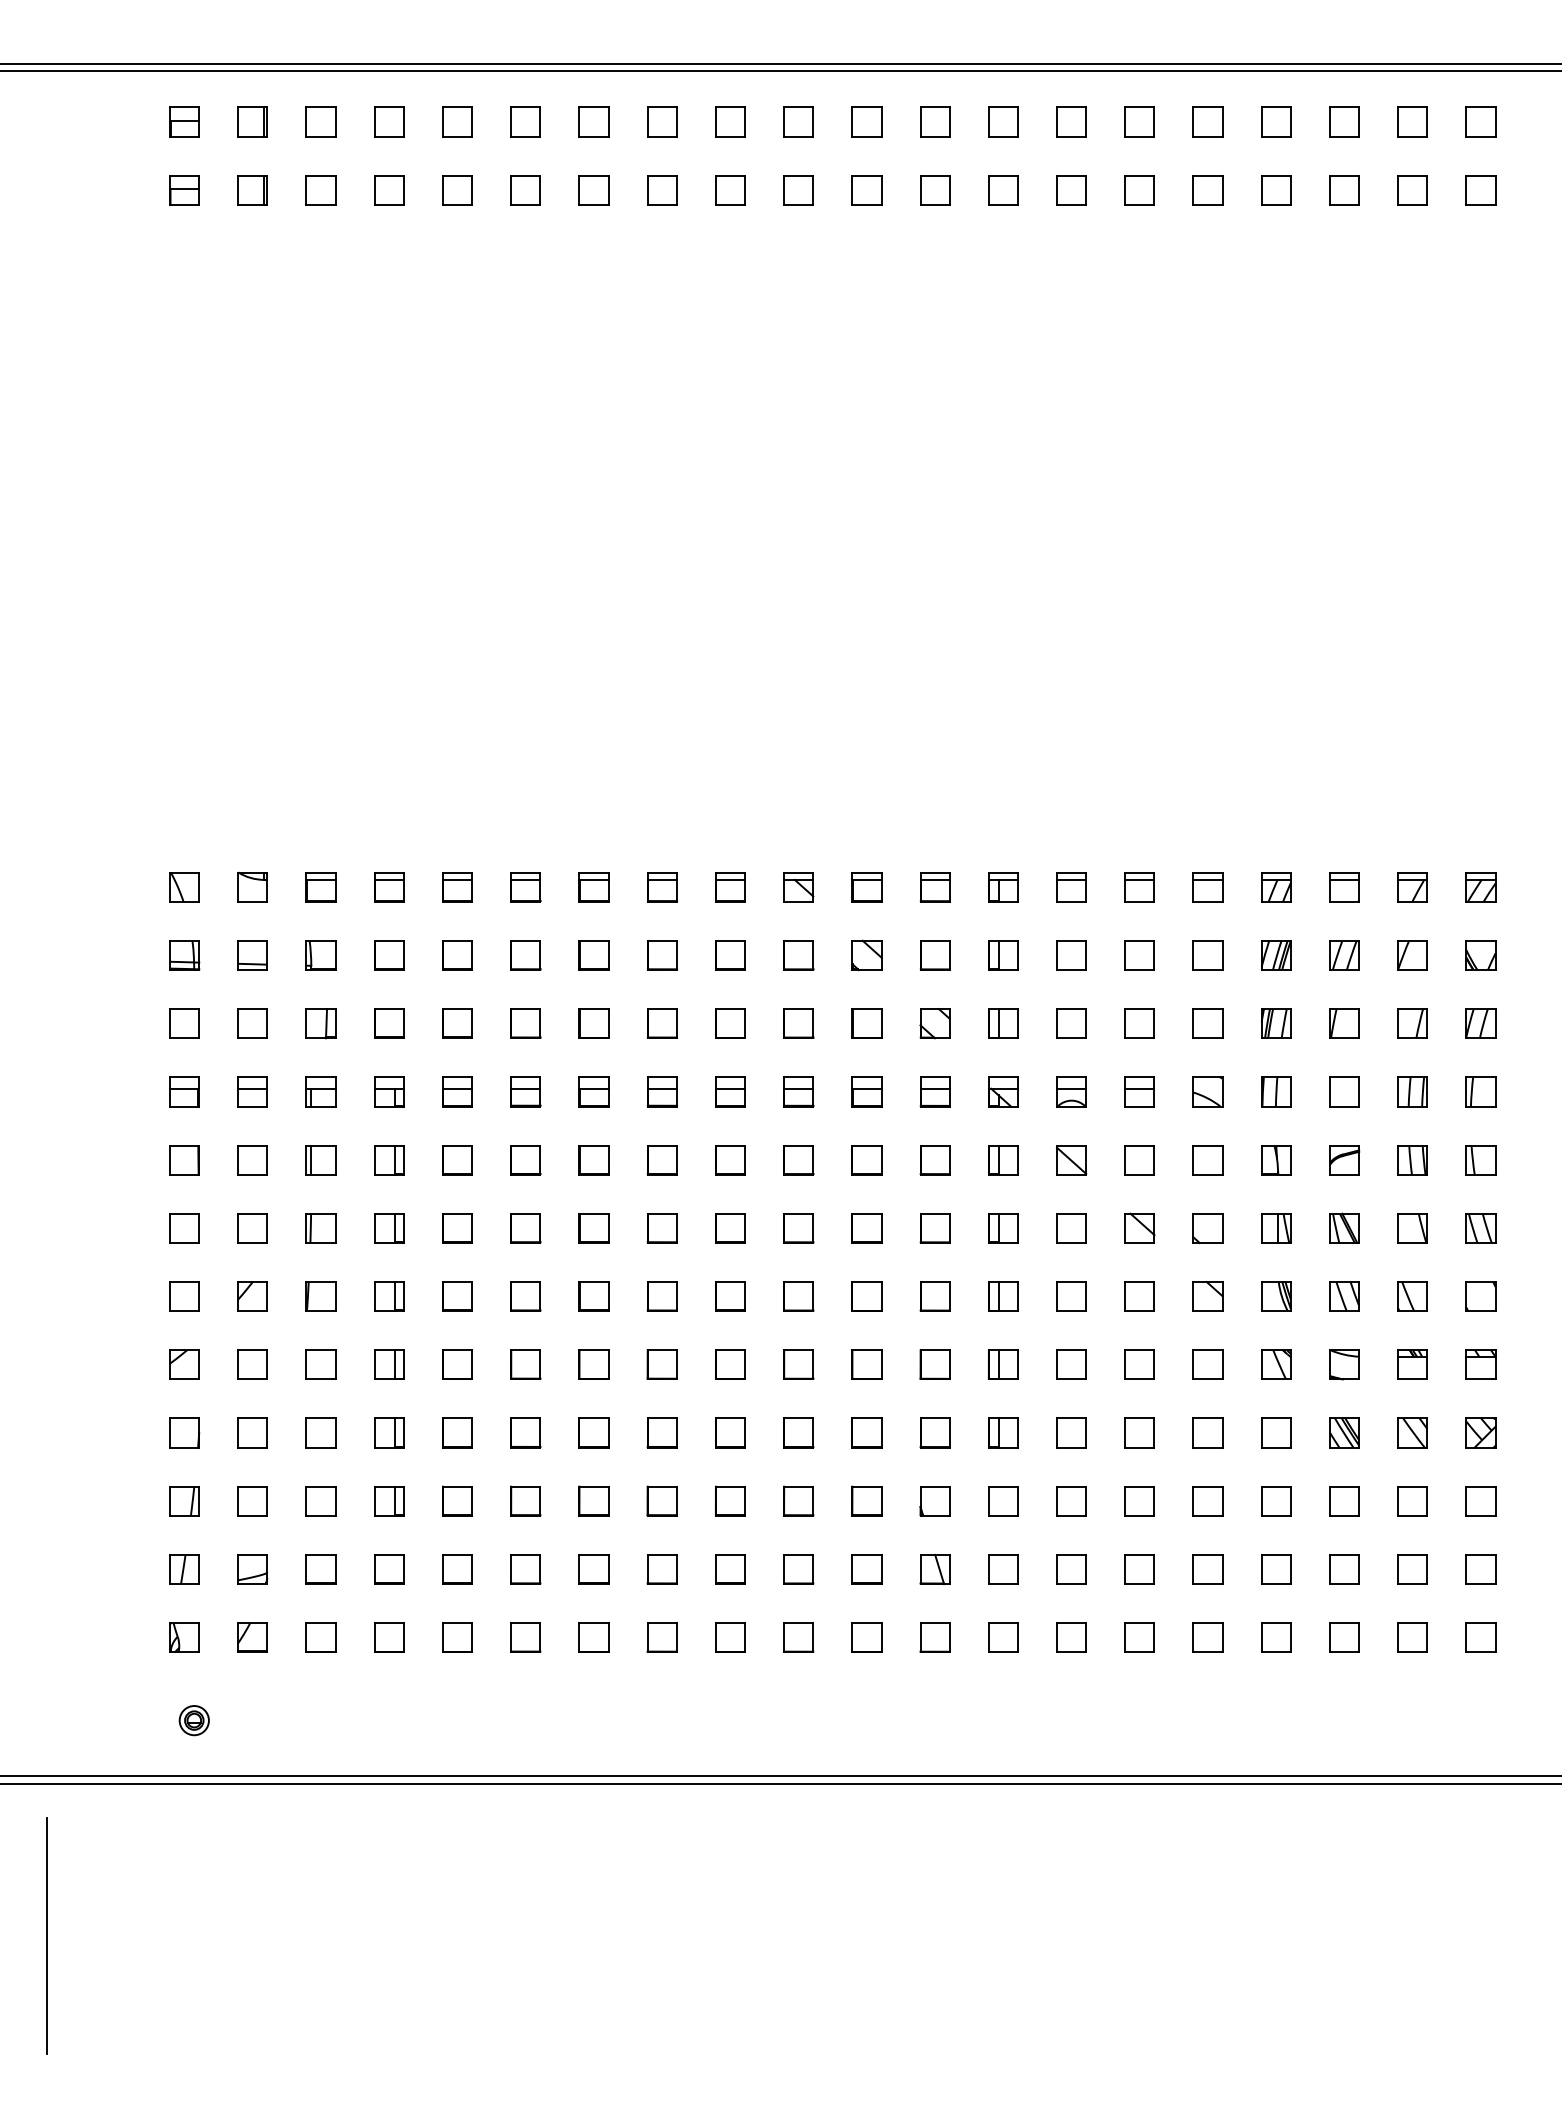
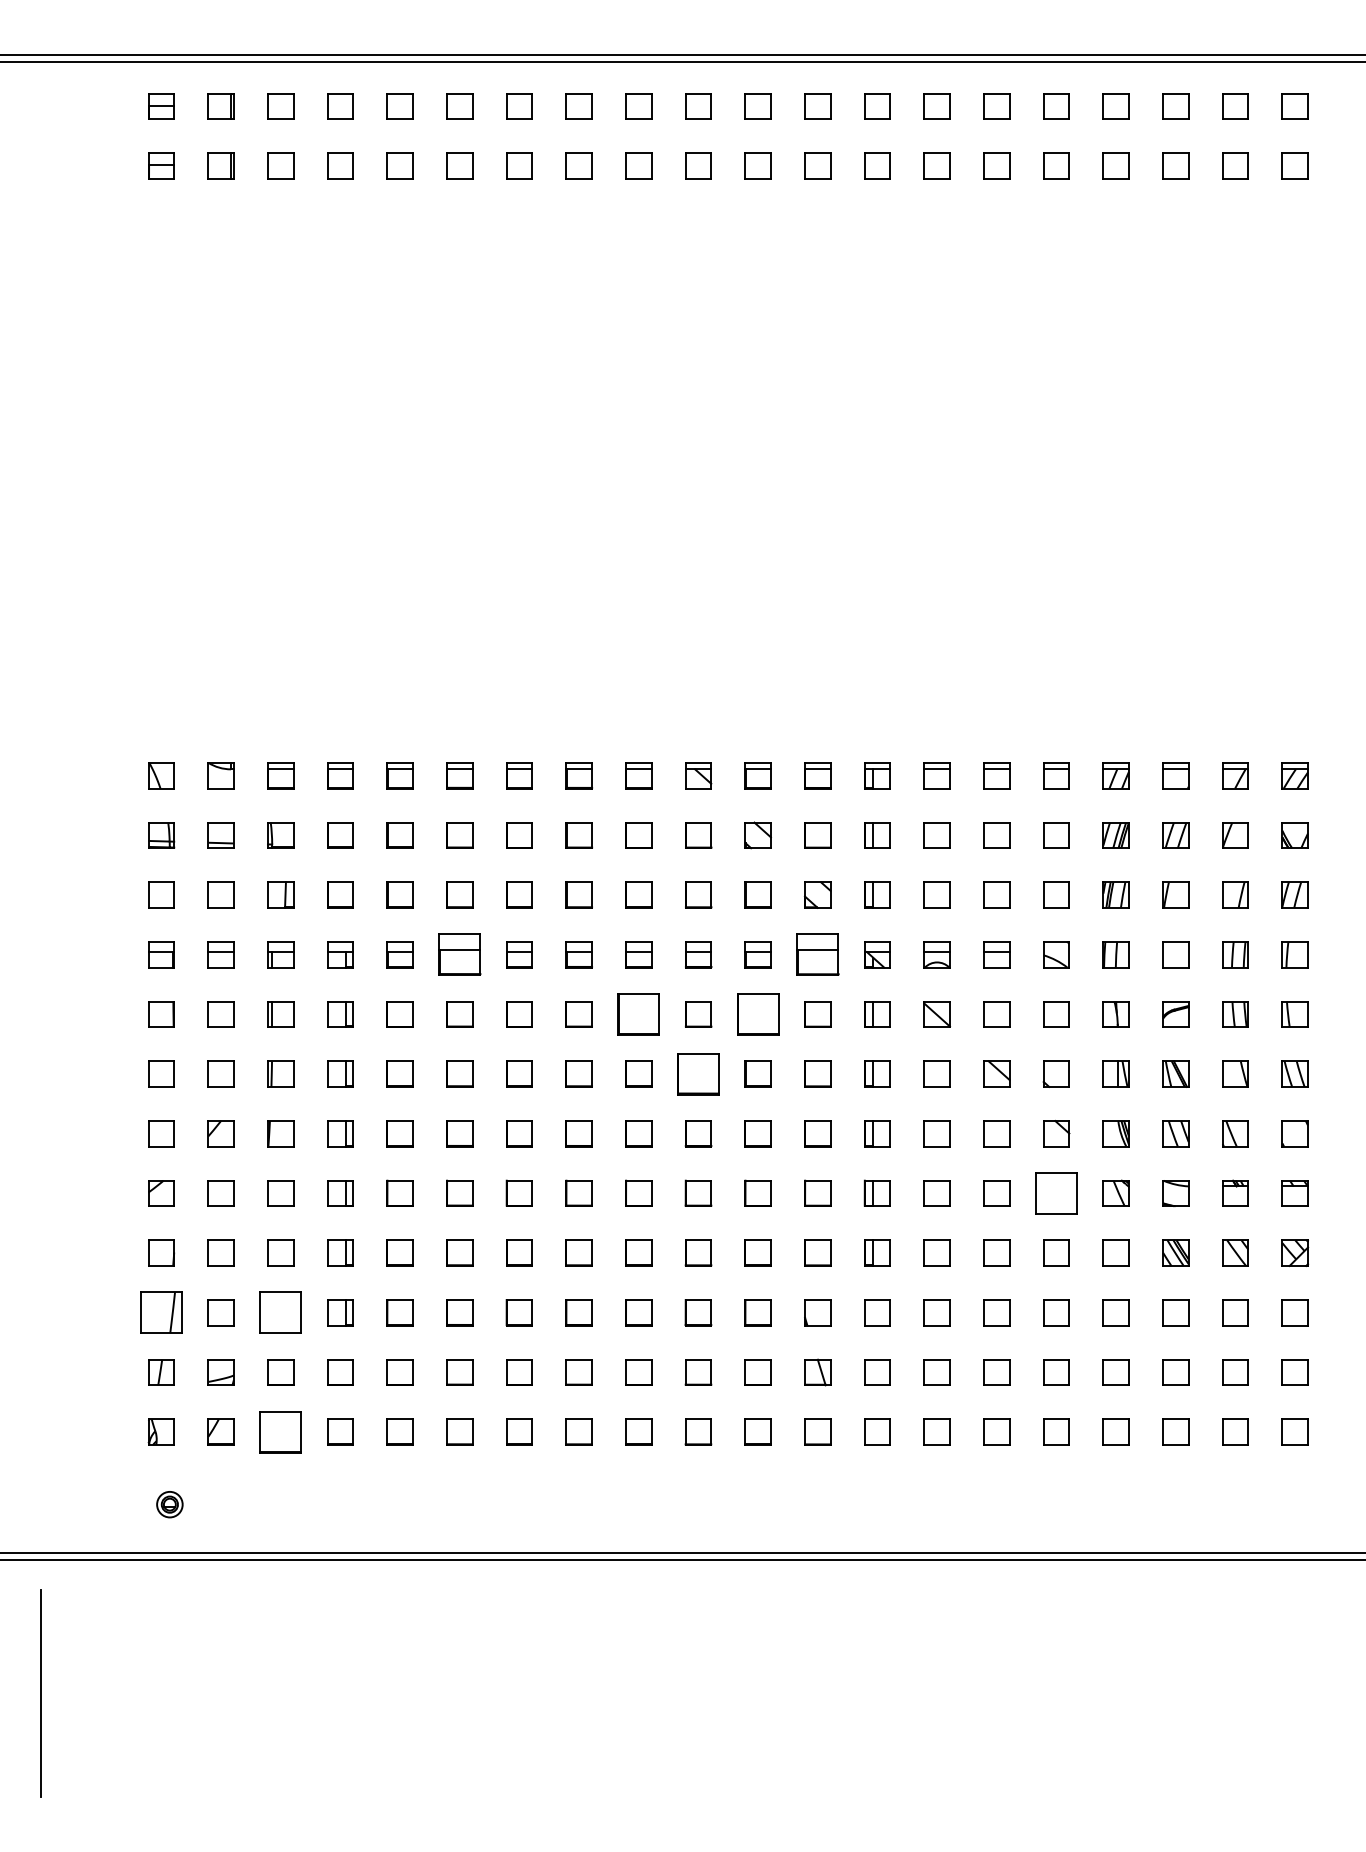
part: (525, 1091) -> (459, 954), size x1.6
part: (934, 1091) -> (817, 954), size x1.6
part: (730, 1160) -> (638, 1014), size x1.6
part: (866, 1160) -> (757, 1014), size x1.6
part: (798, 1228) -> (698, 1074), size x1.6
part: (1207, 1364) -> (1056, 1193), size x1.6
part: (184, 1501) -> (161, 1313), size x1.6
part: (320, 1501) -> (280, 1313), size x1.6
part: (320, 1637) -> (280, 1431), size x1.6

